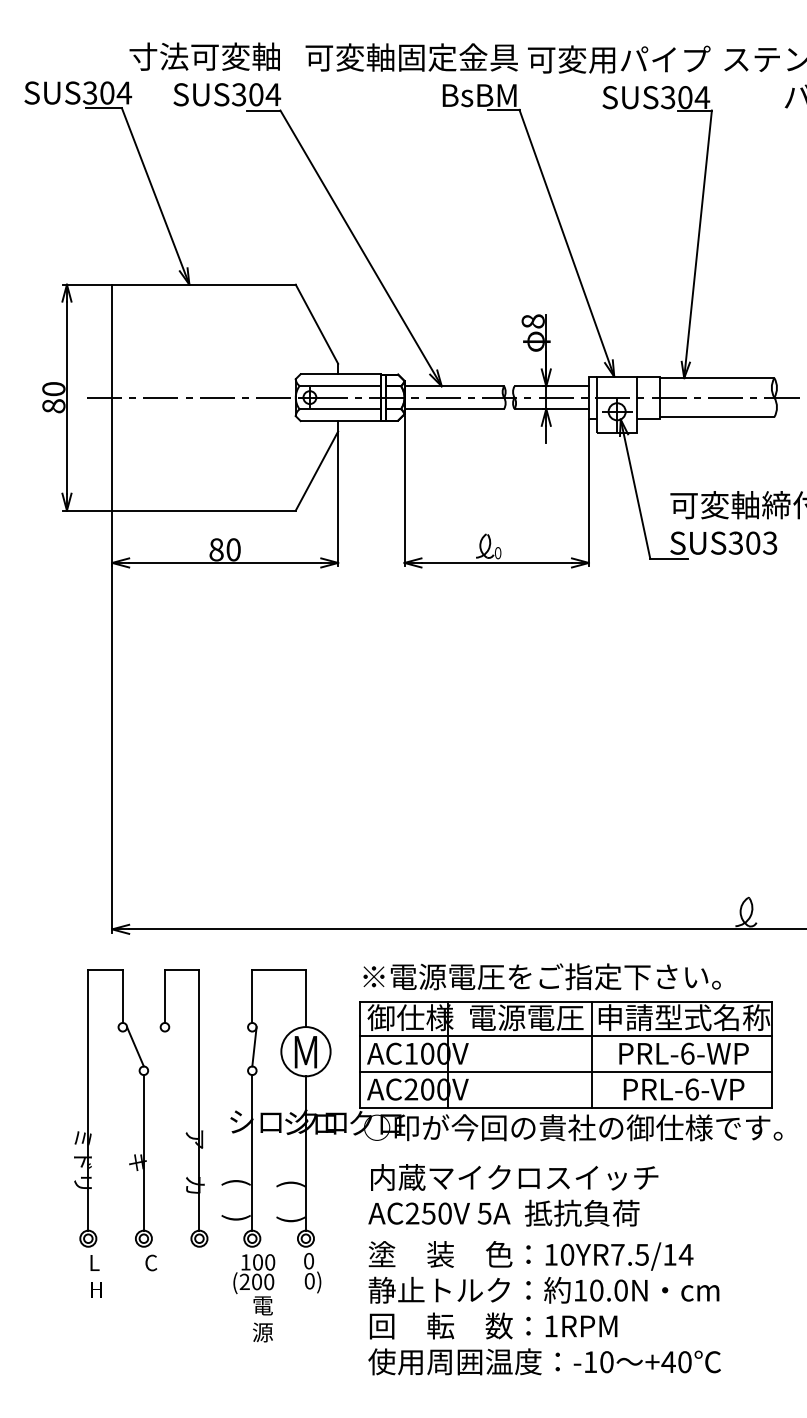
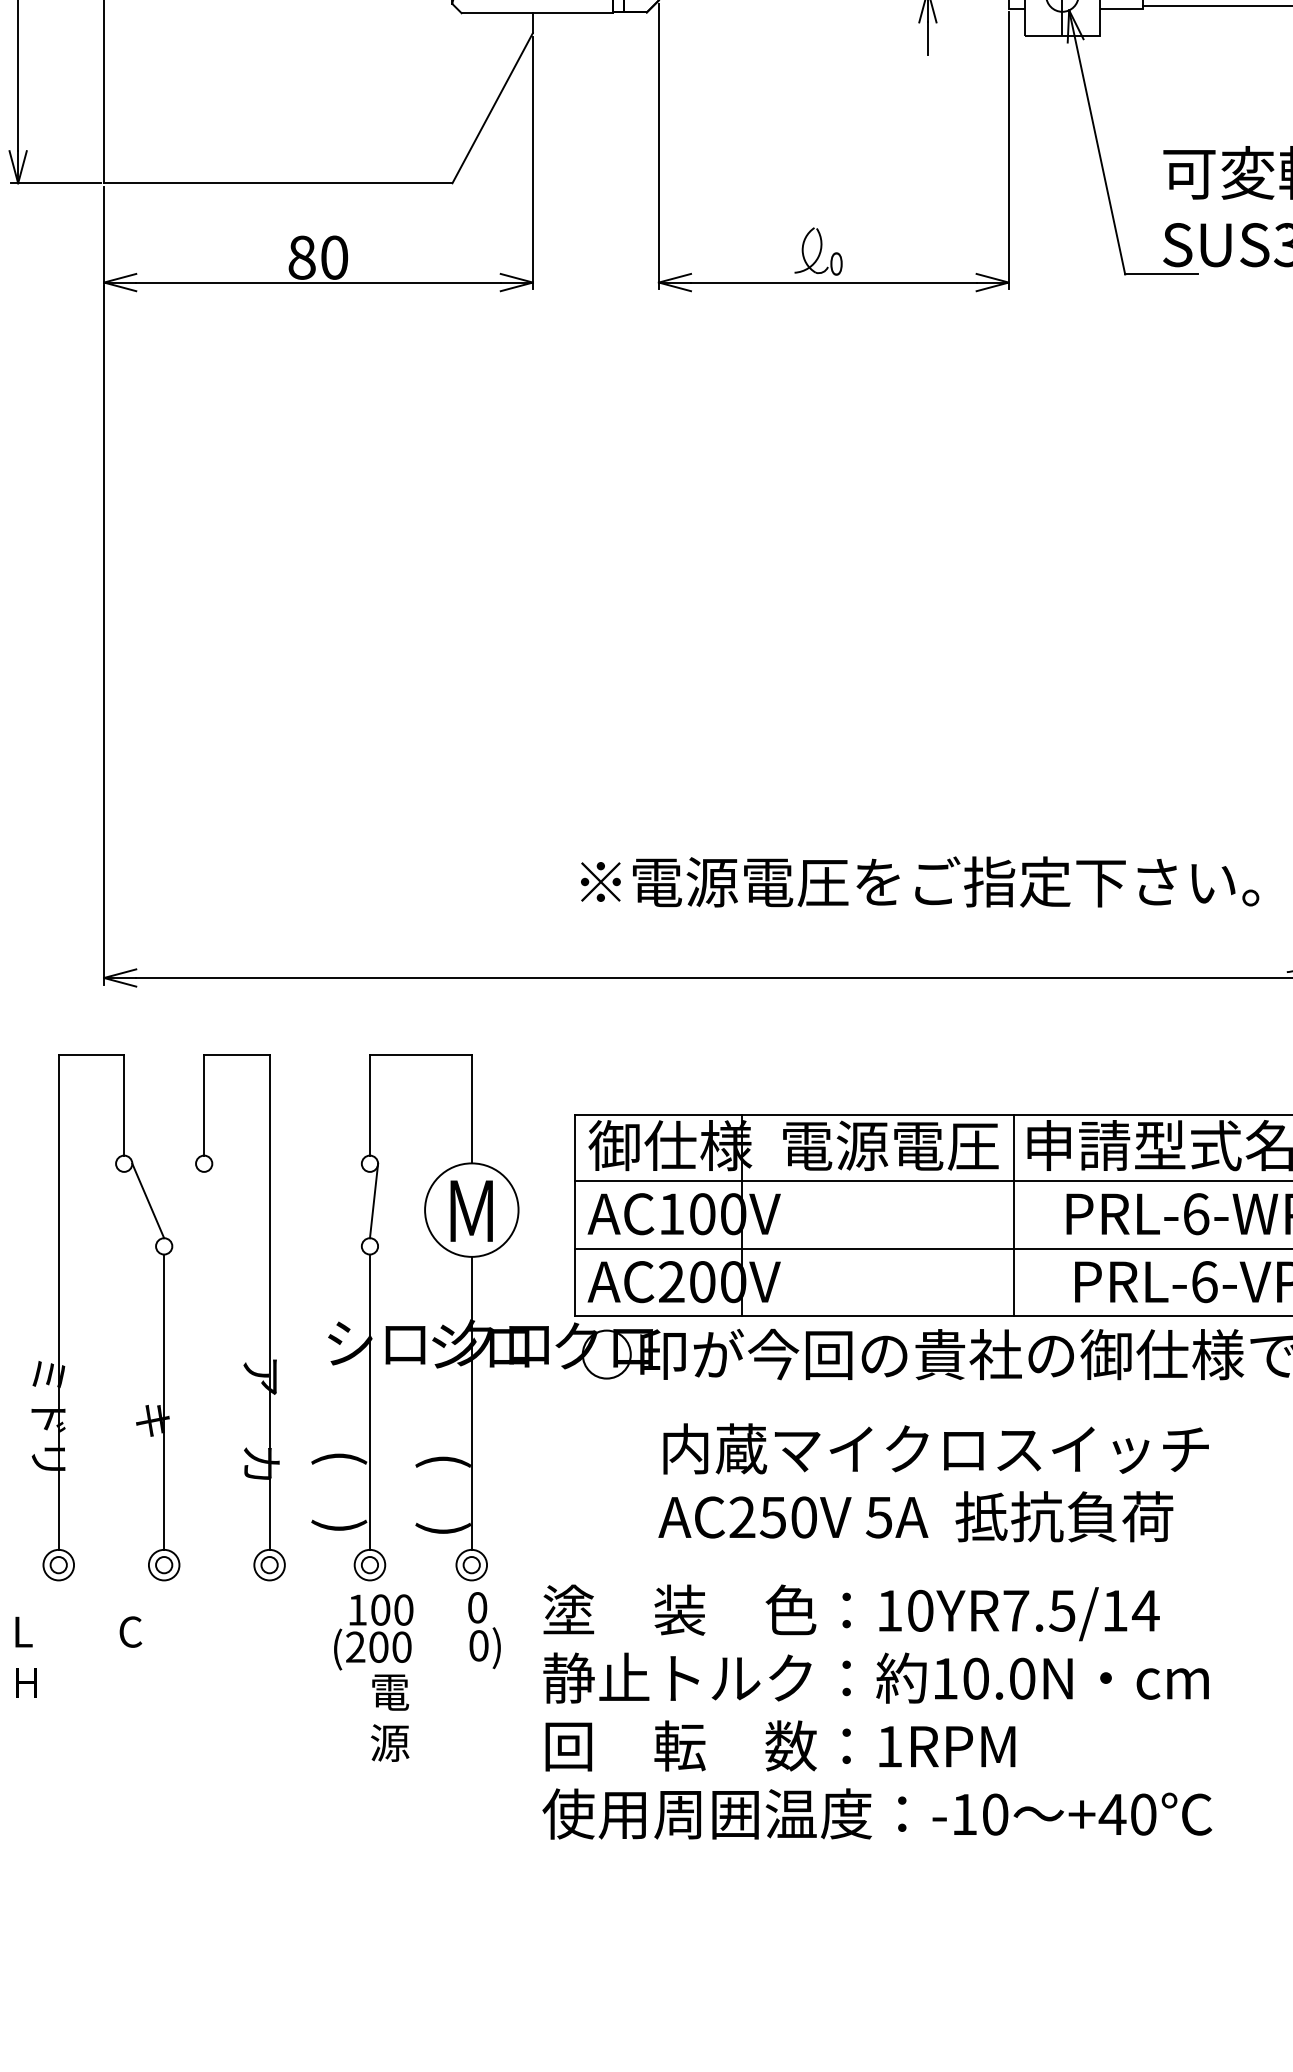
text: (541, 976) -> (918, 881), moved
text: (513, 1195) -> (933, 1483), moved
text: (123, 1275) -> (78, 1655), moved
text: (544, 1308) -> (877, 1712), moved

